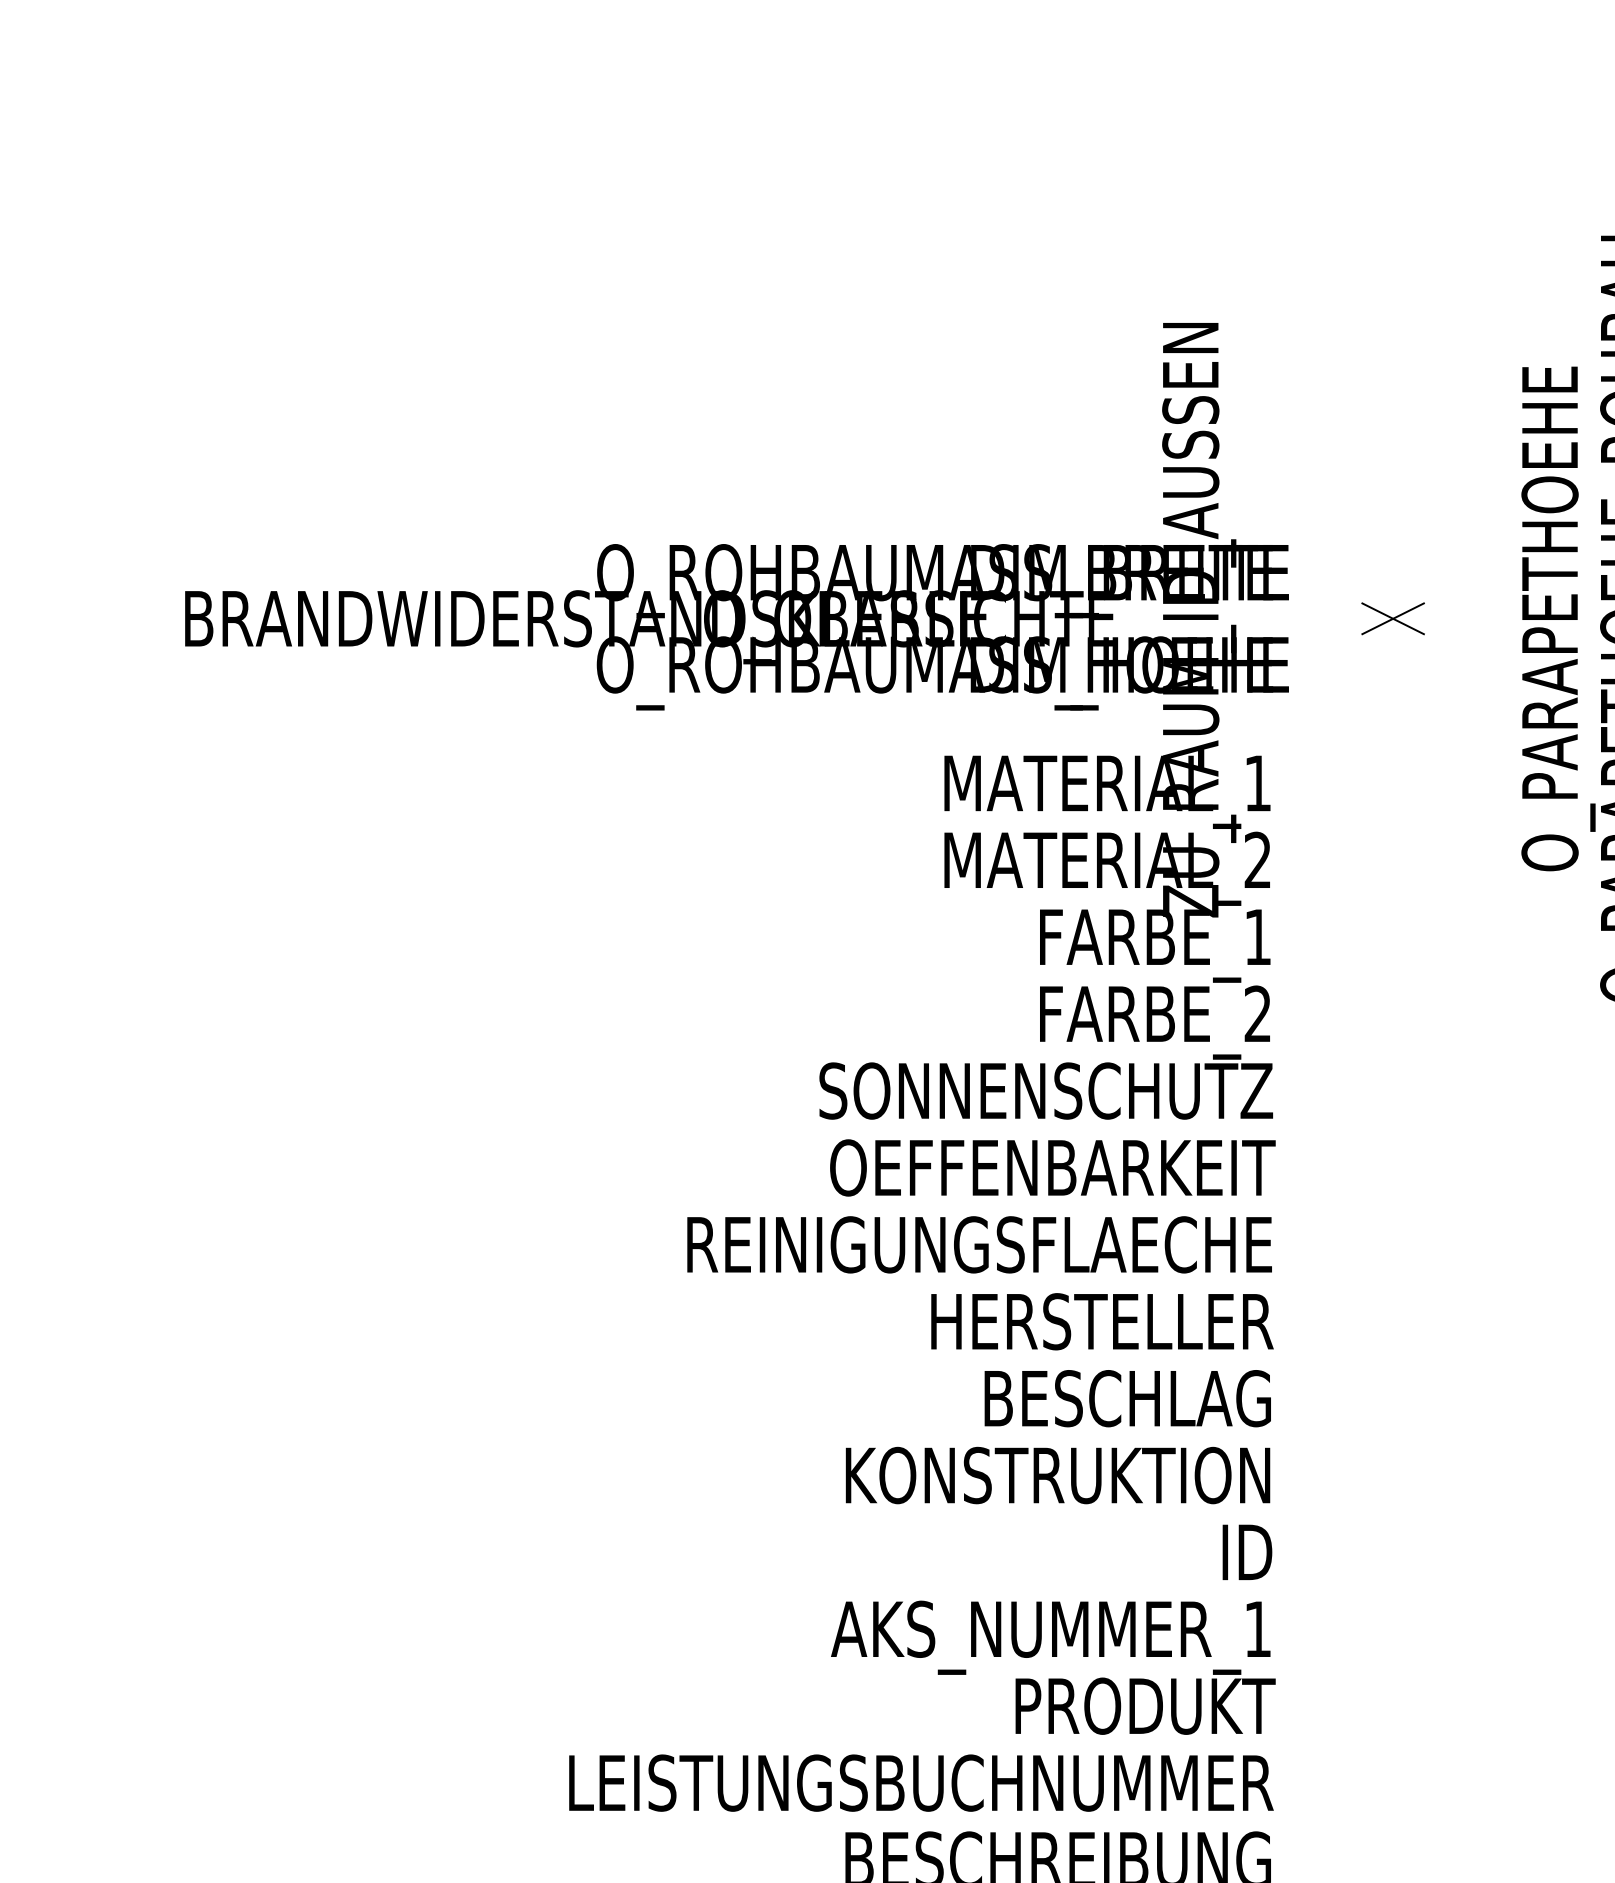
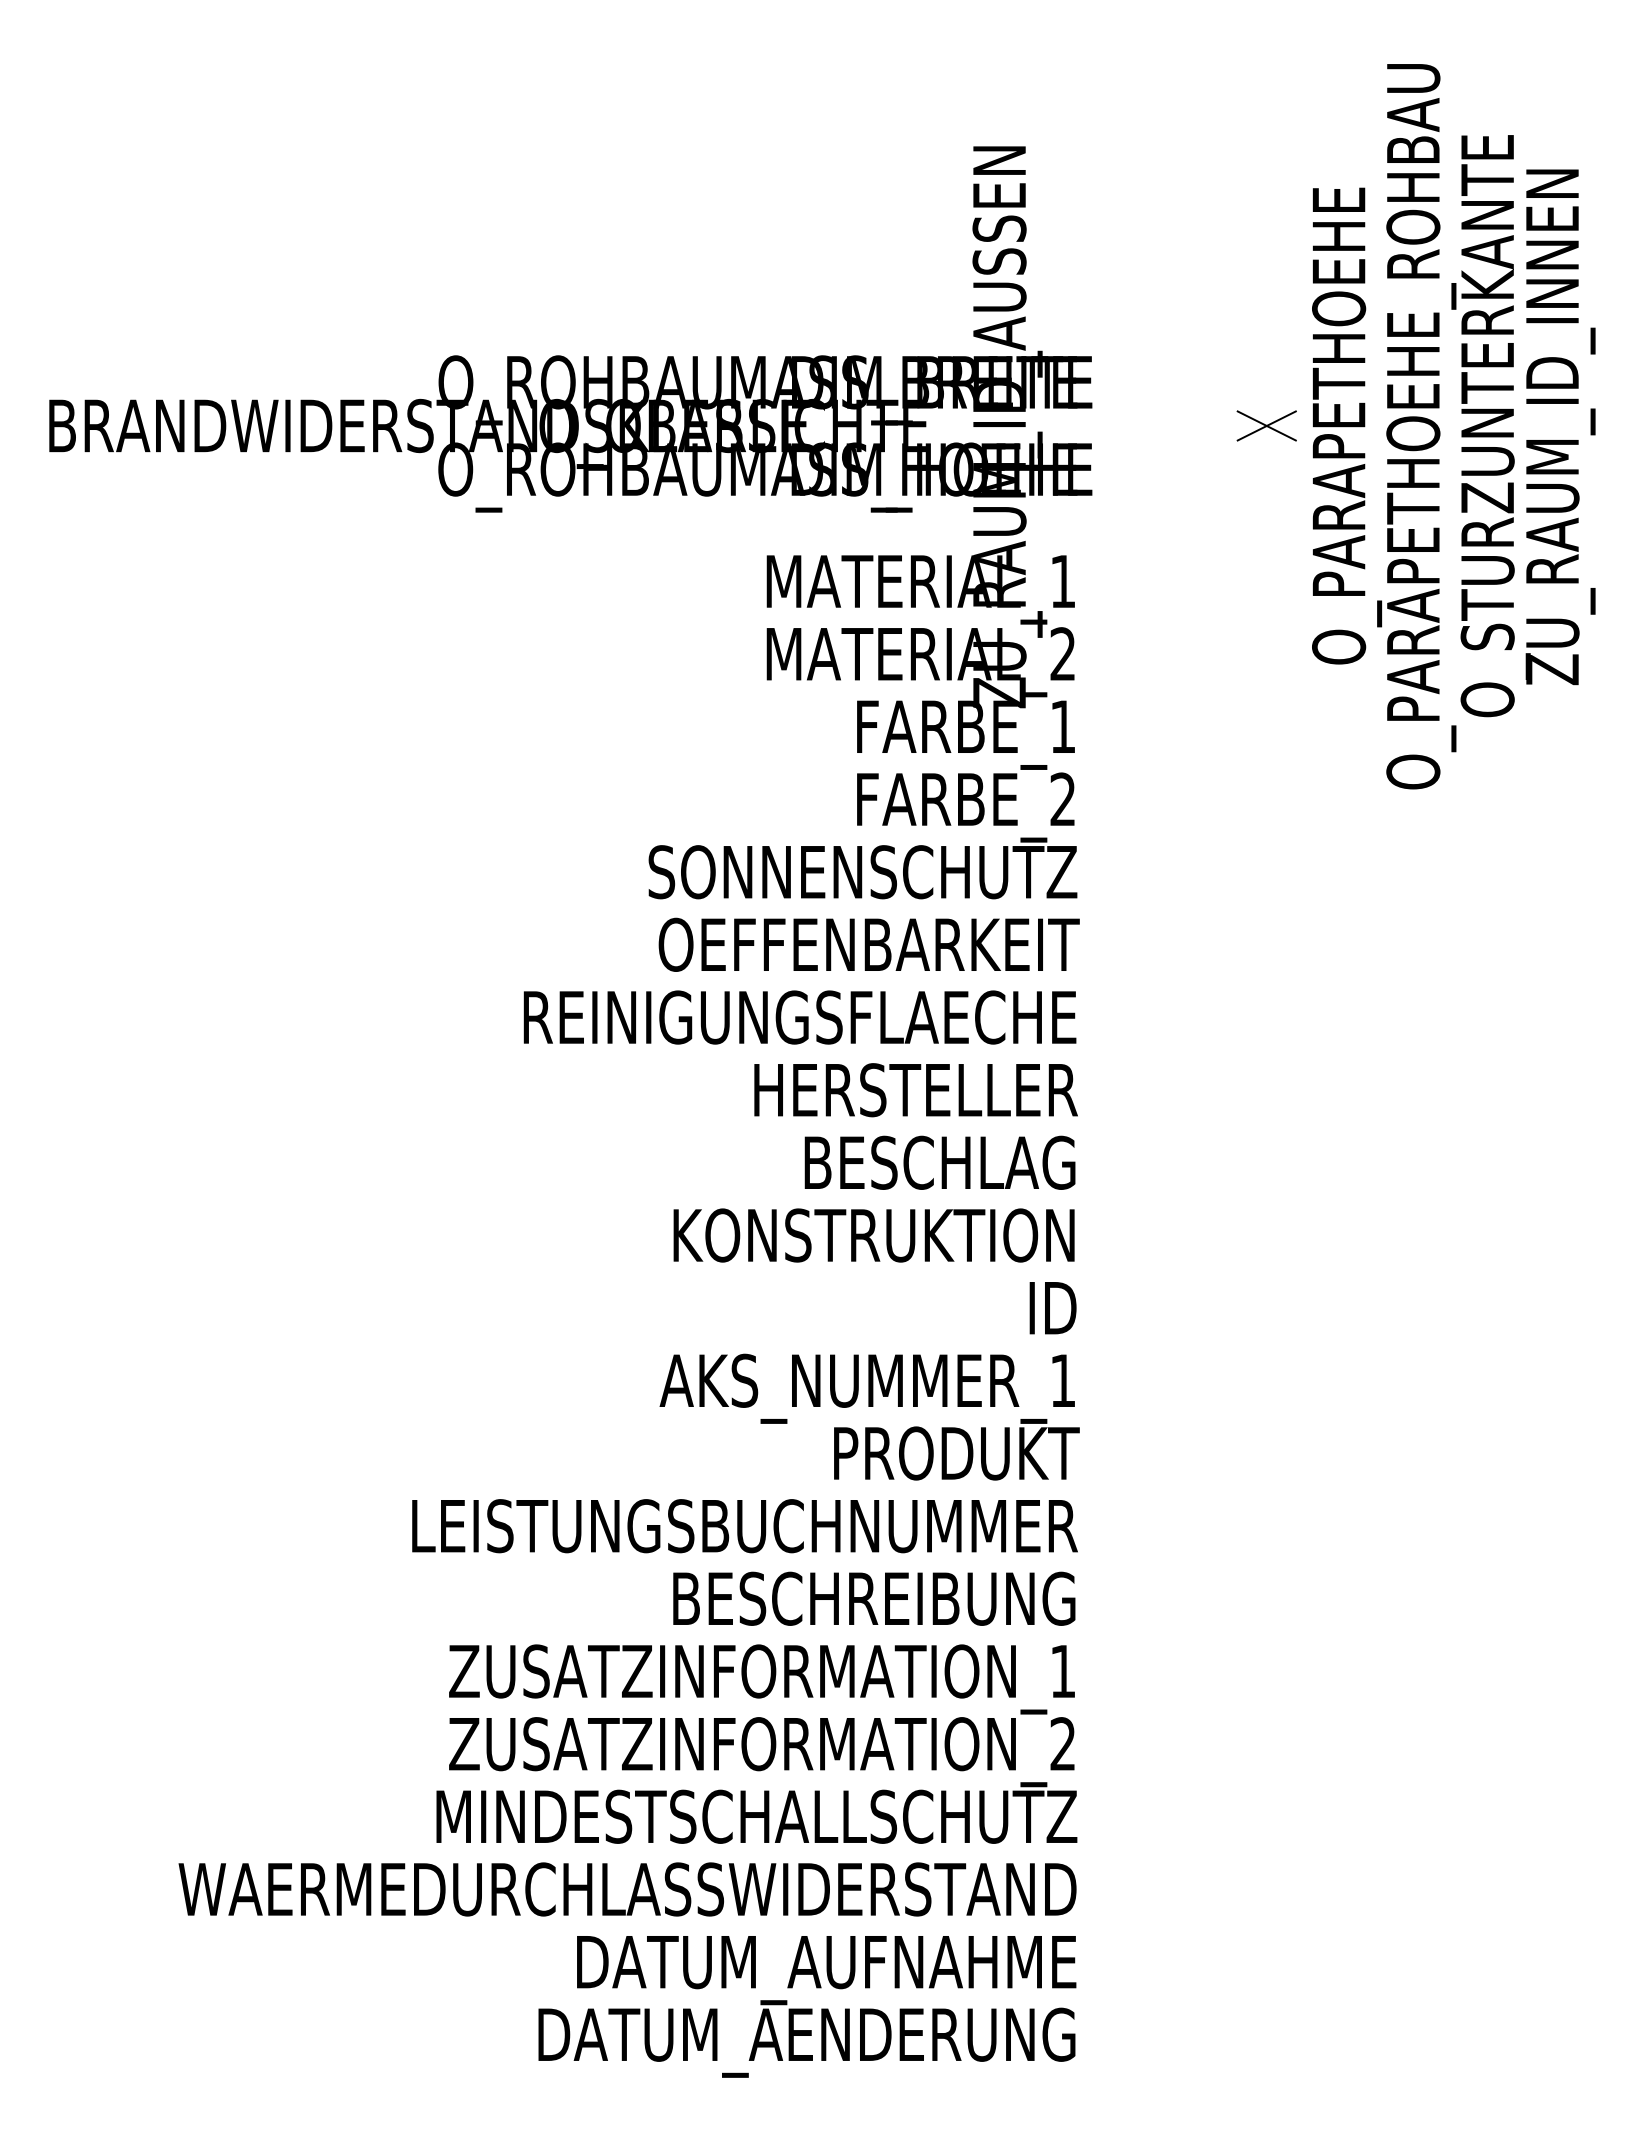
part: (1392, 618) -> (1266, 425), moved

